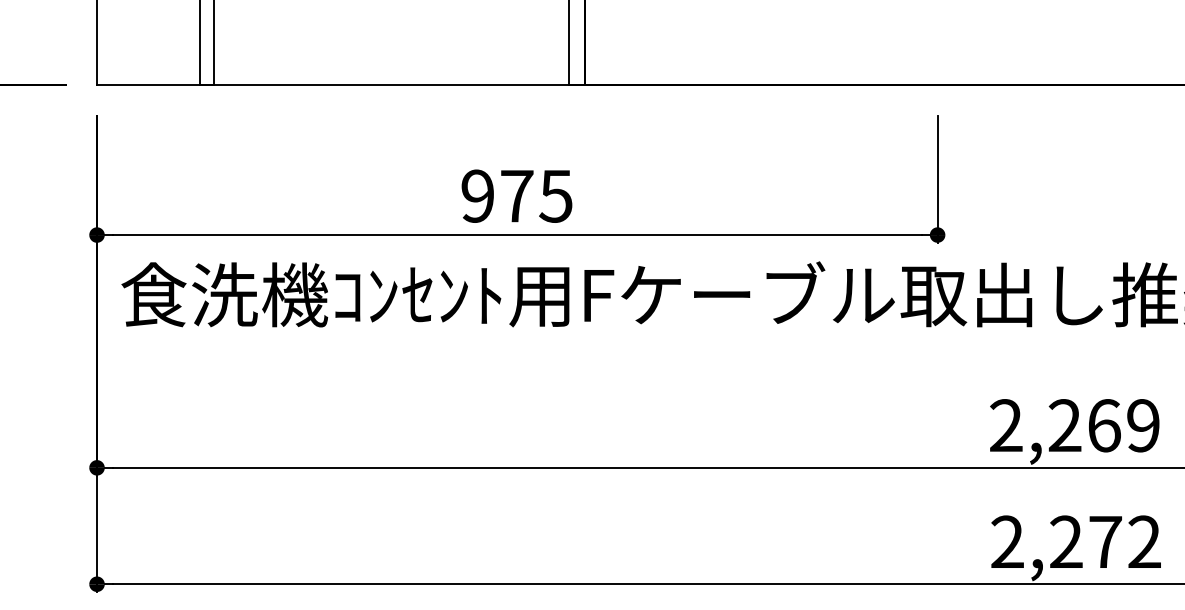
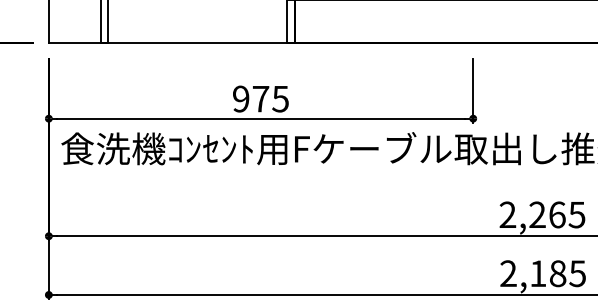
text: (1142, 424) -> (576, 214), 2,269 -> 2,265
text: (1104, 541) -> (557, 273), 2,272 -> 2,185

